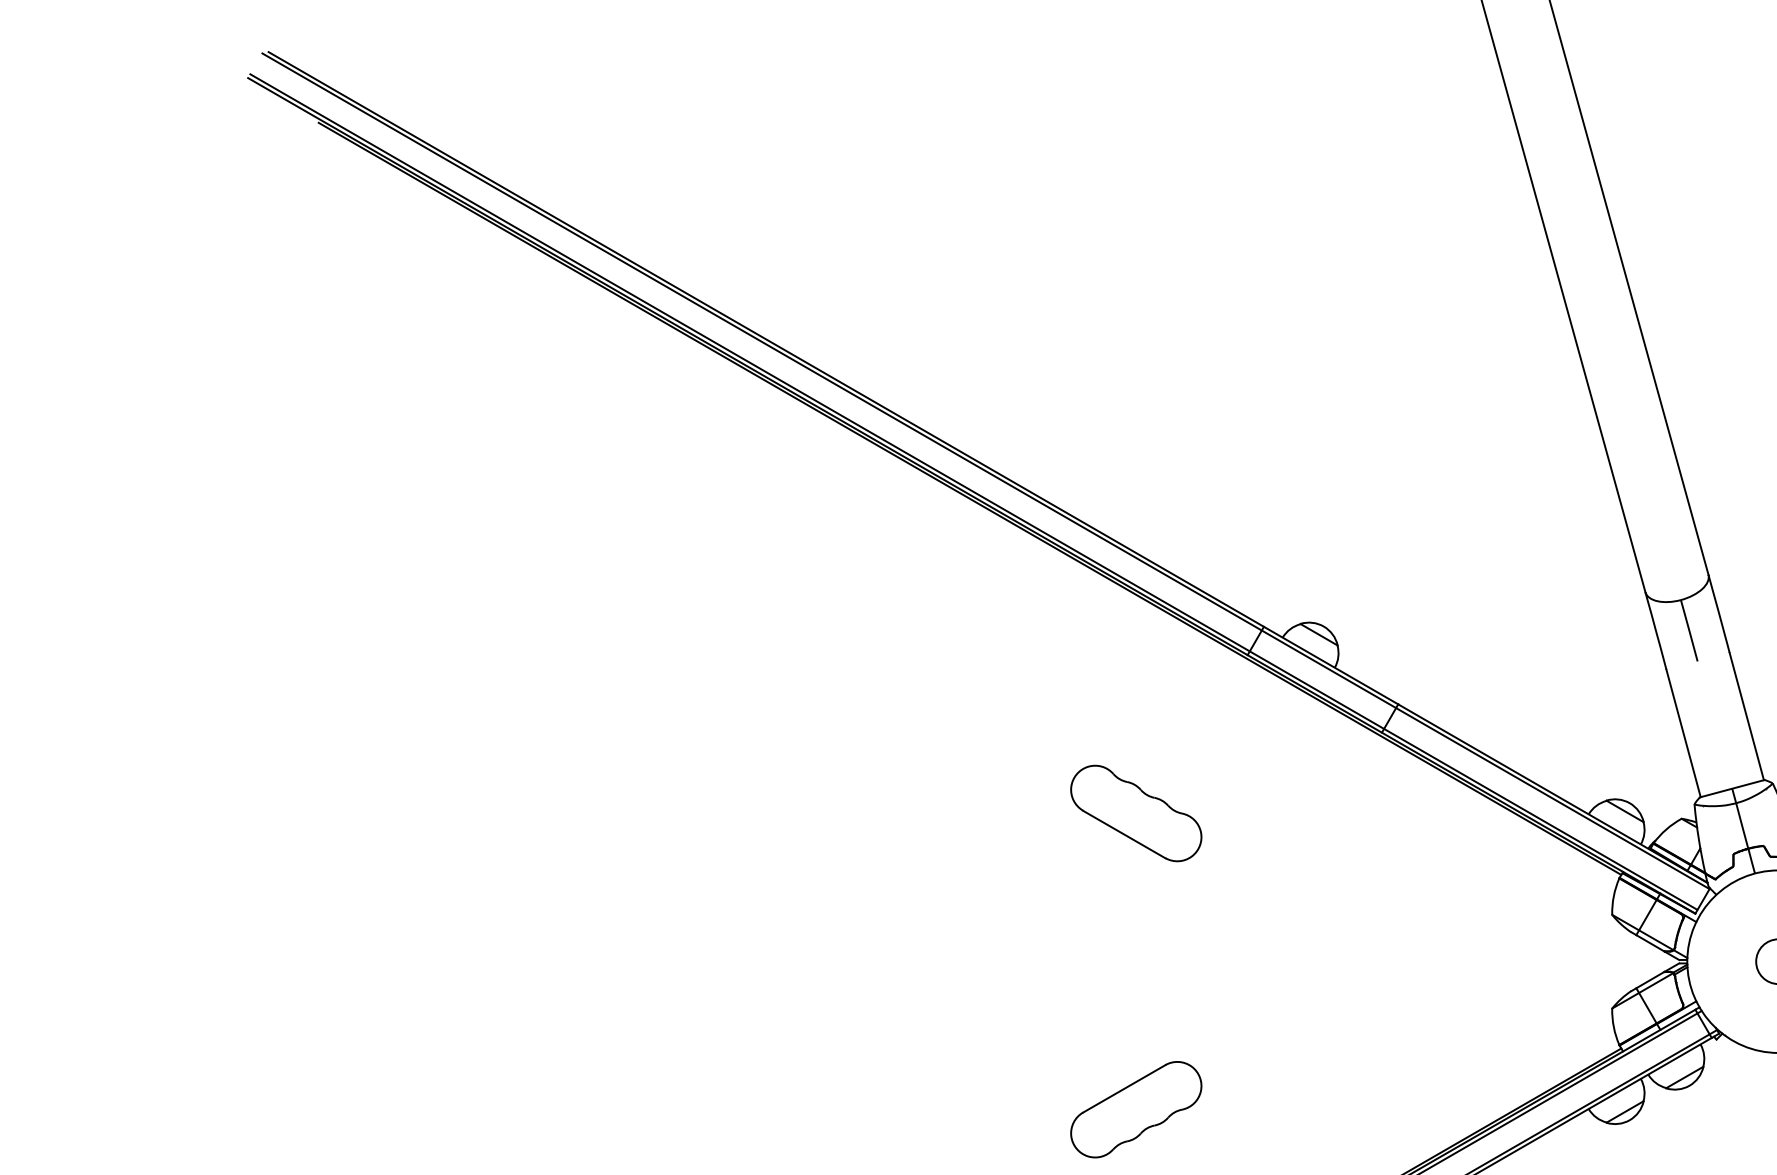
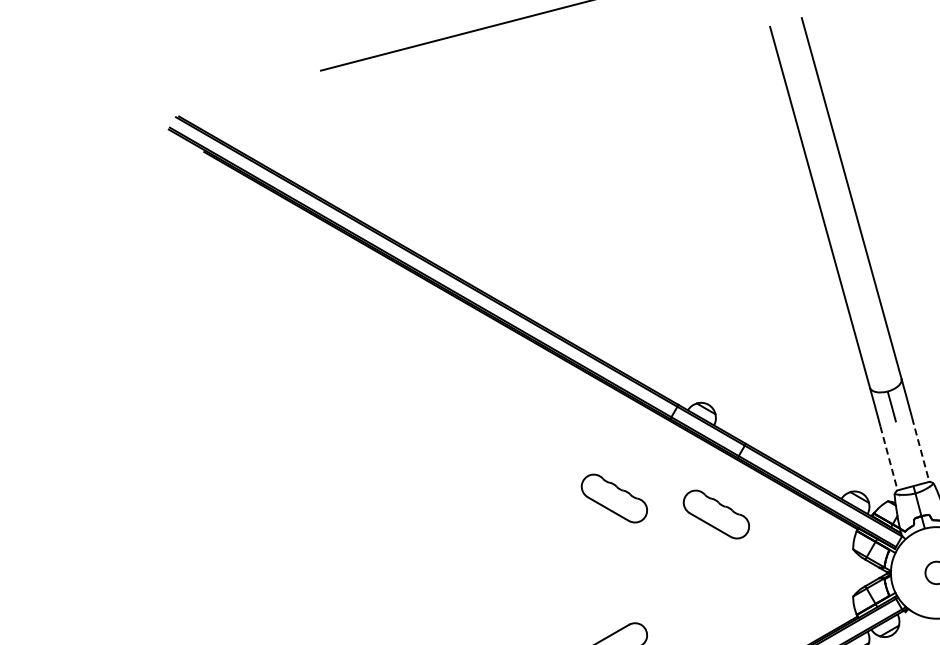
line: (1746, 717) -> (920, 450), solid -> dashed
line: (1684, 733) -> (889, 458), solid -> dashed
part: (1337, 845) -> (715, 514), added

